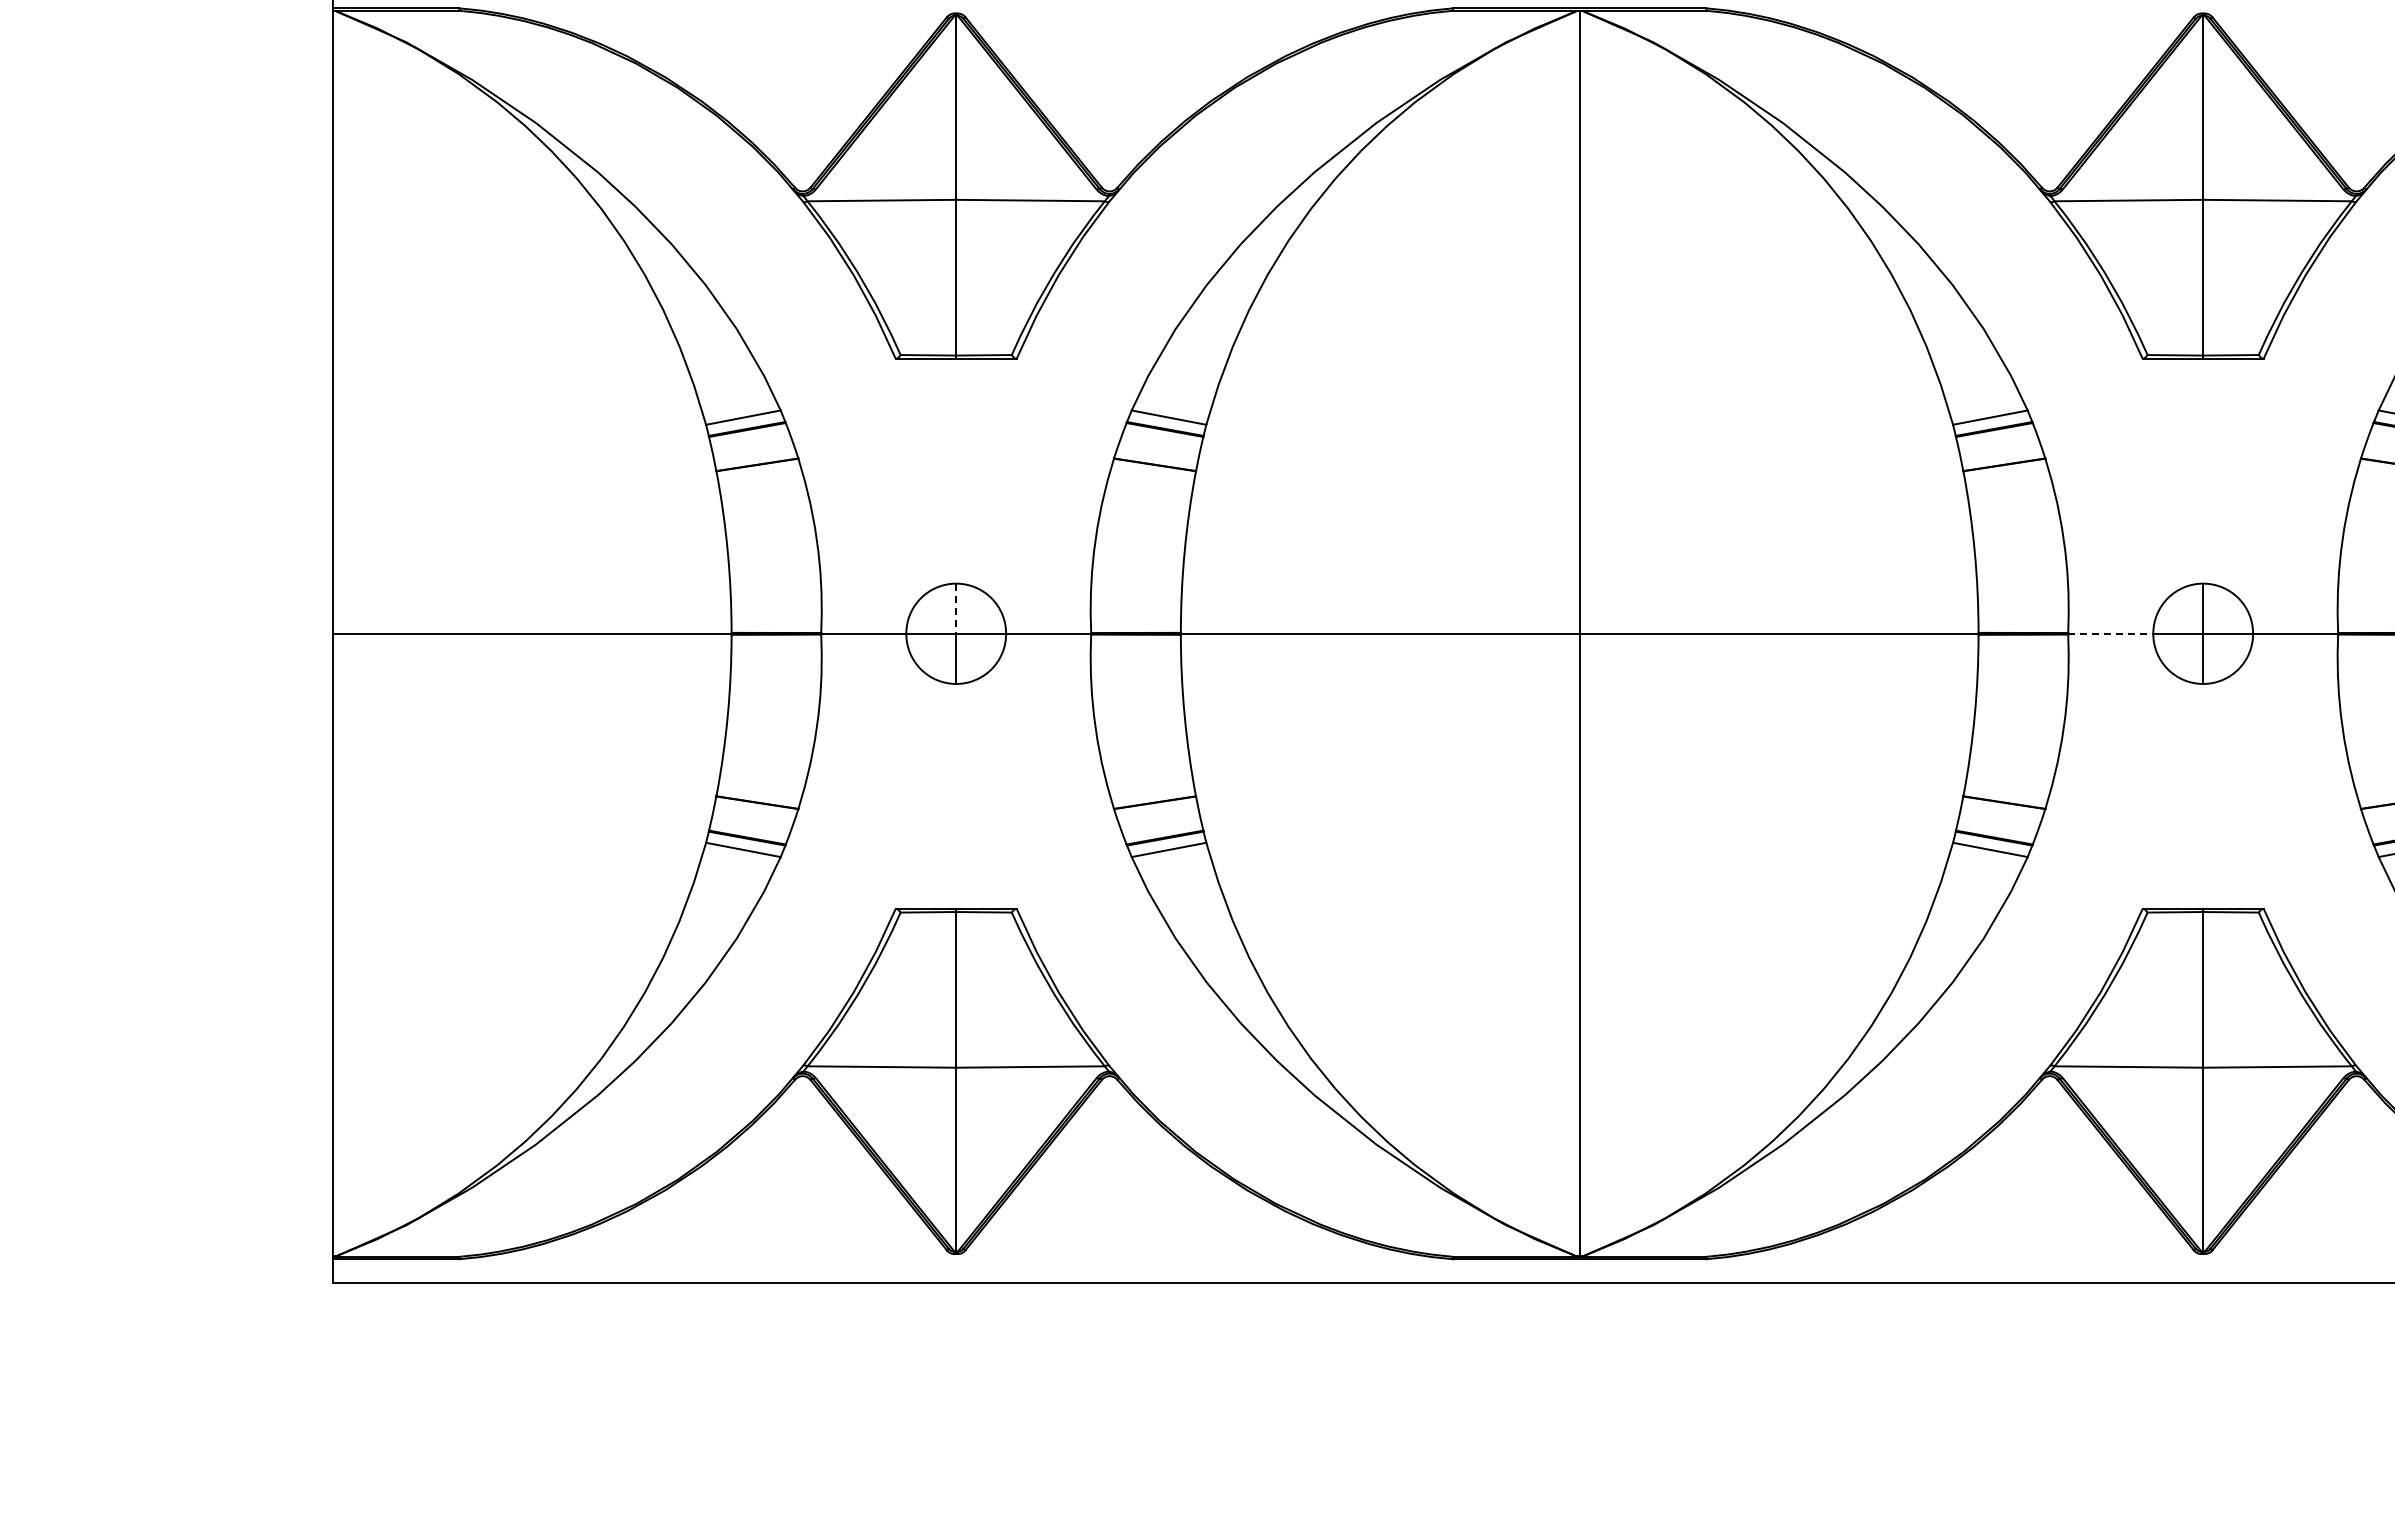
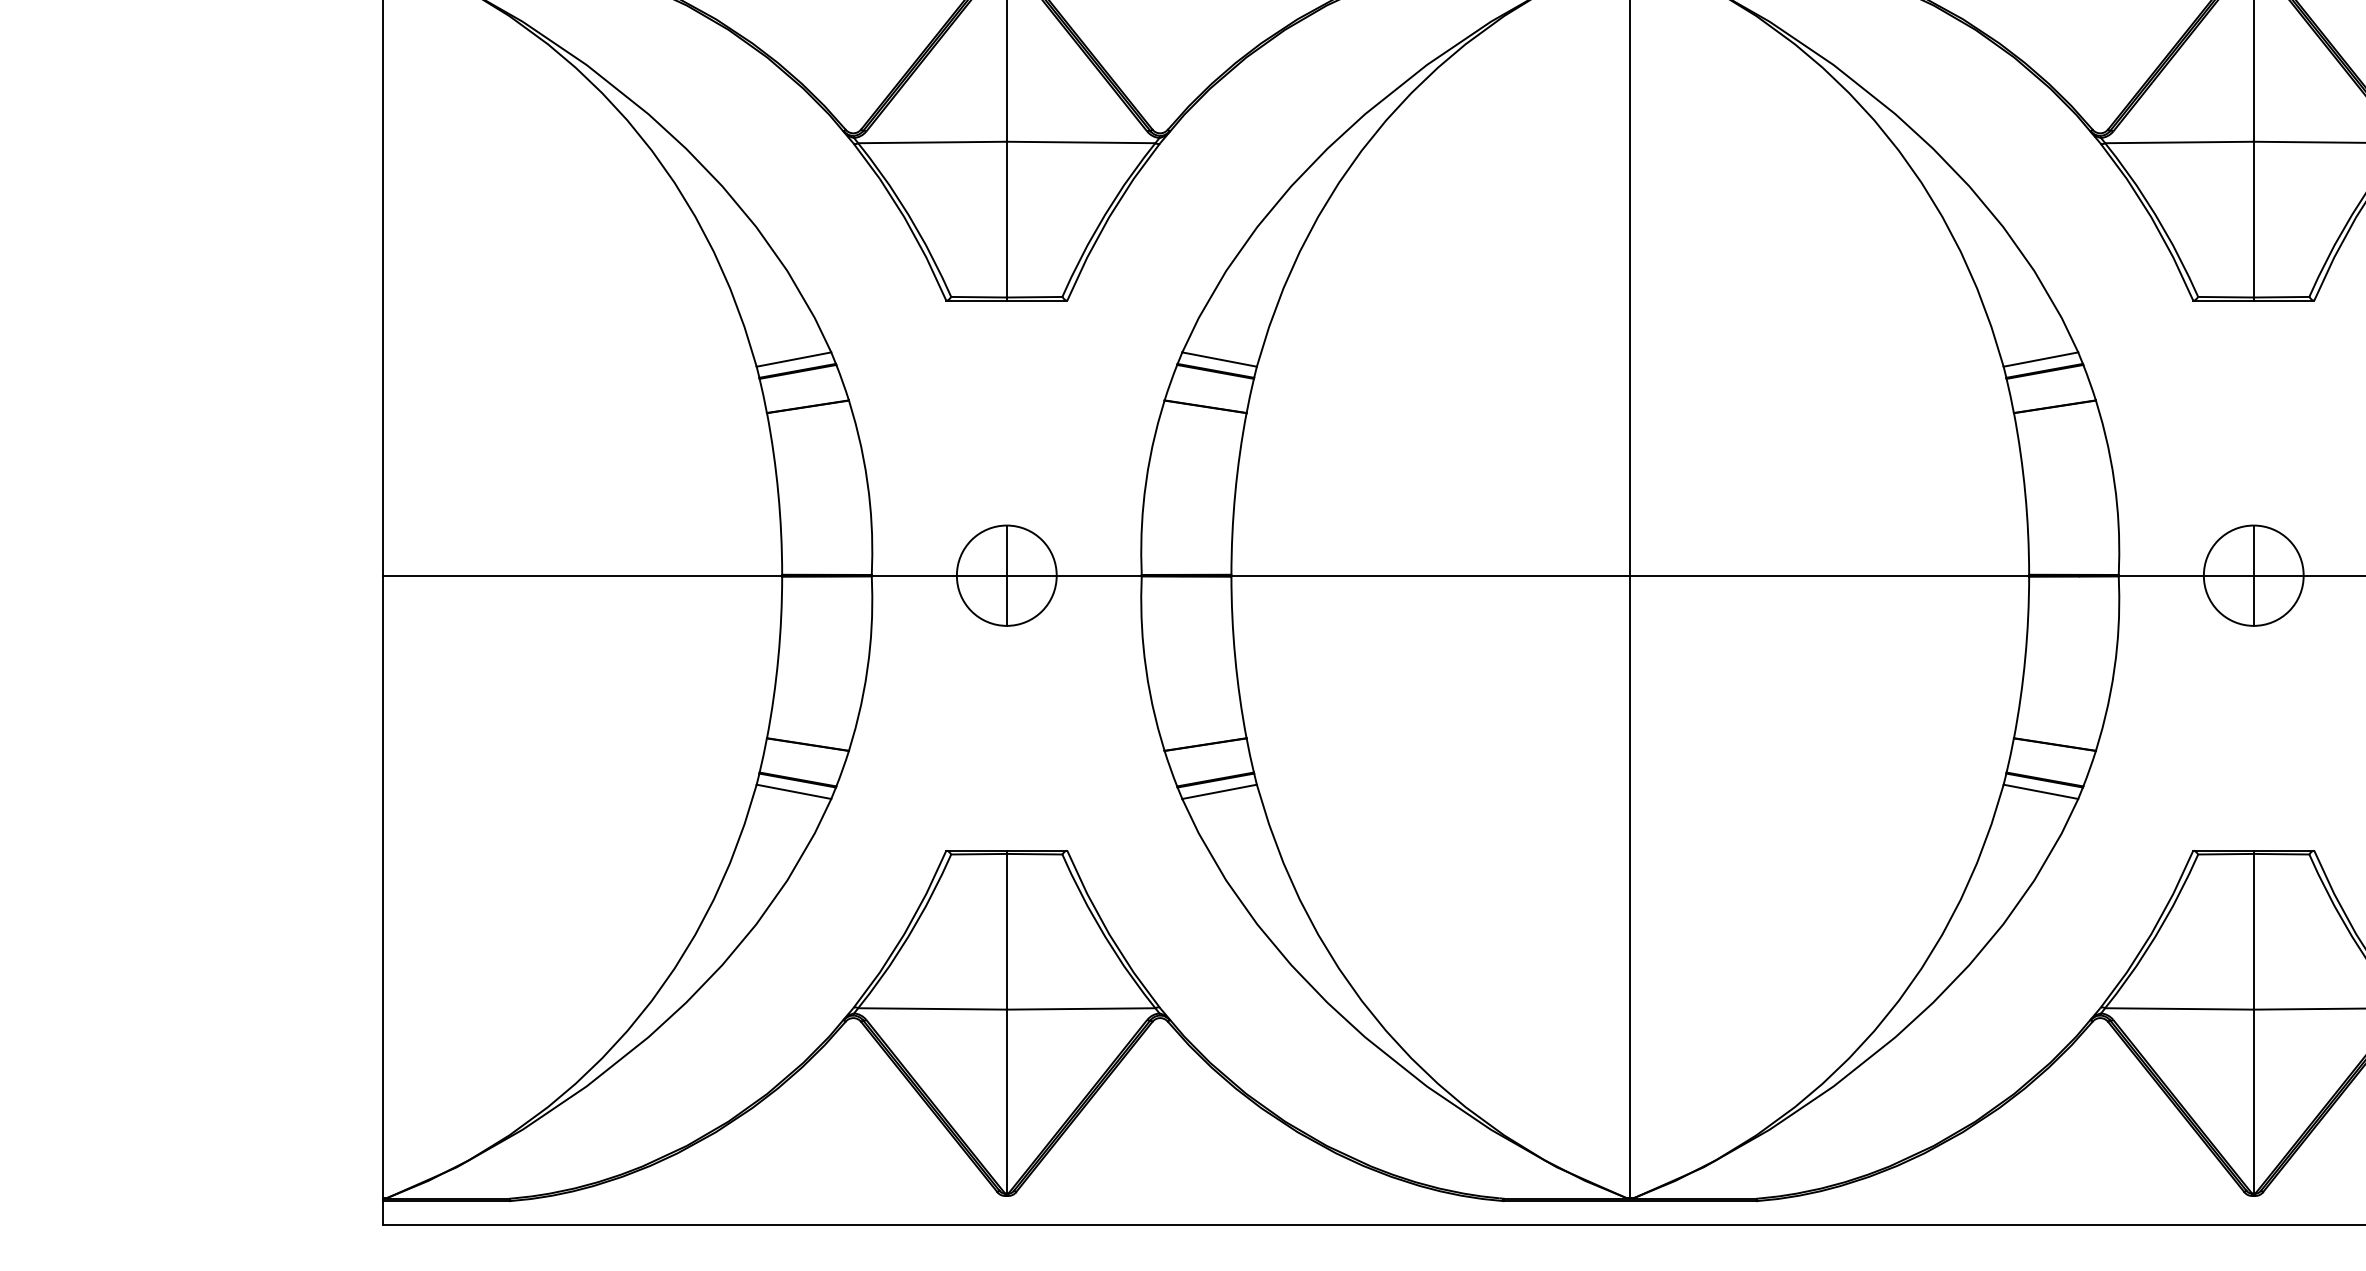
line: (956, 609) -> (1007, 551), dashed -> solid
line: (2110, 633) -> (2161, 575), dashed -> solid

